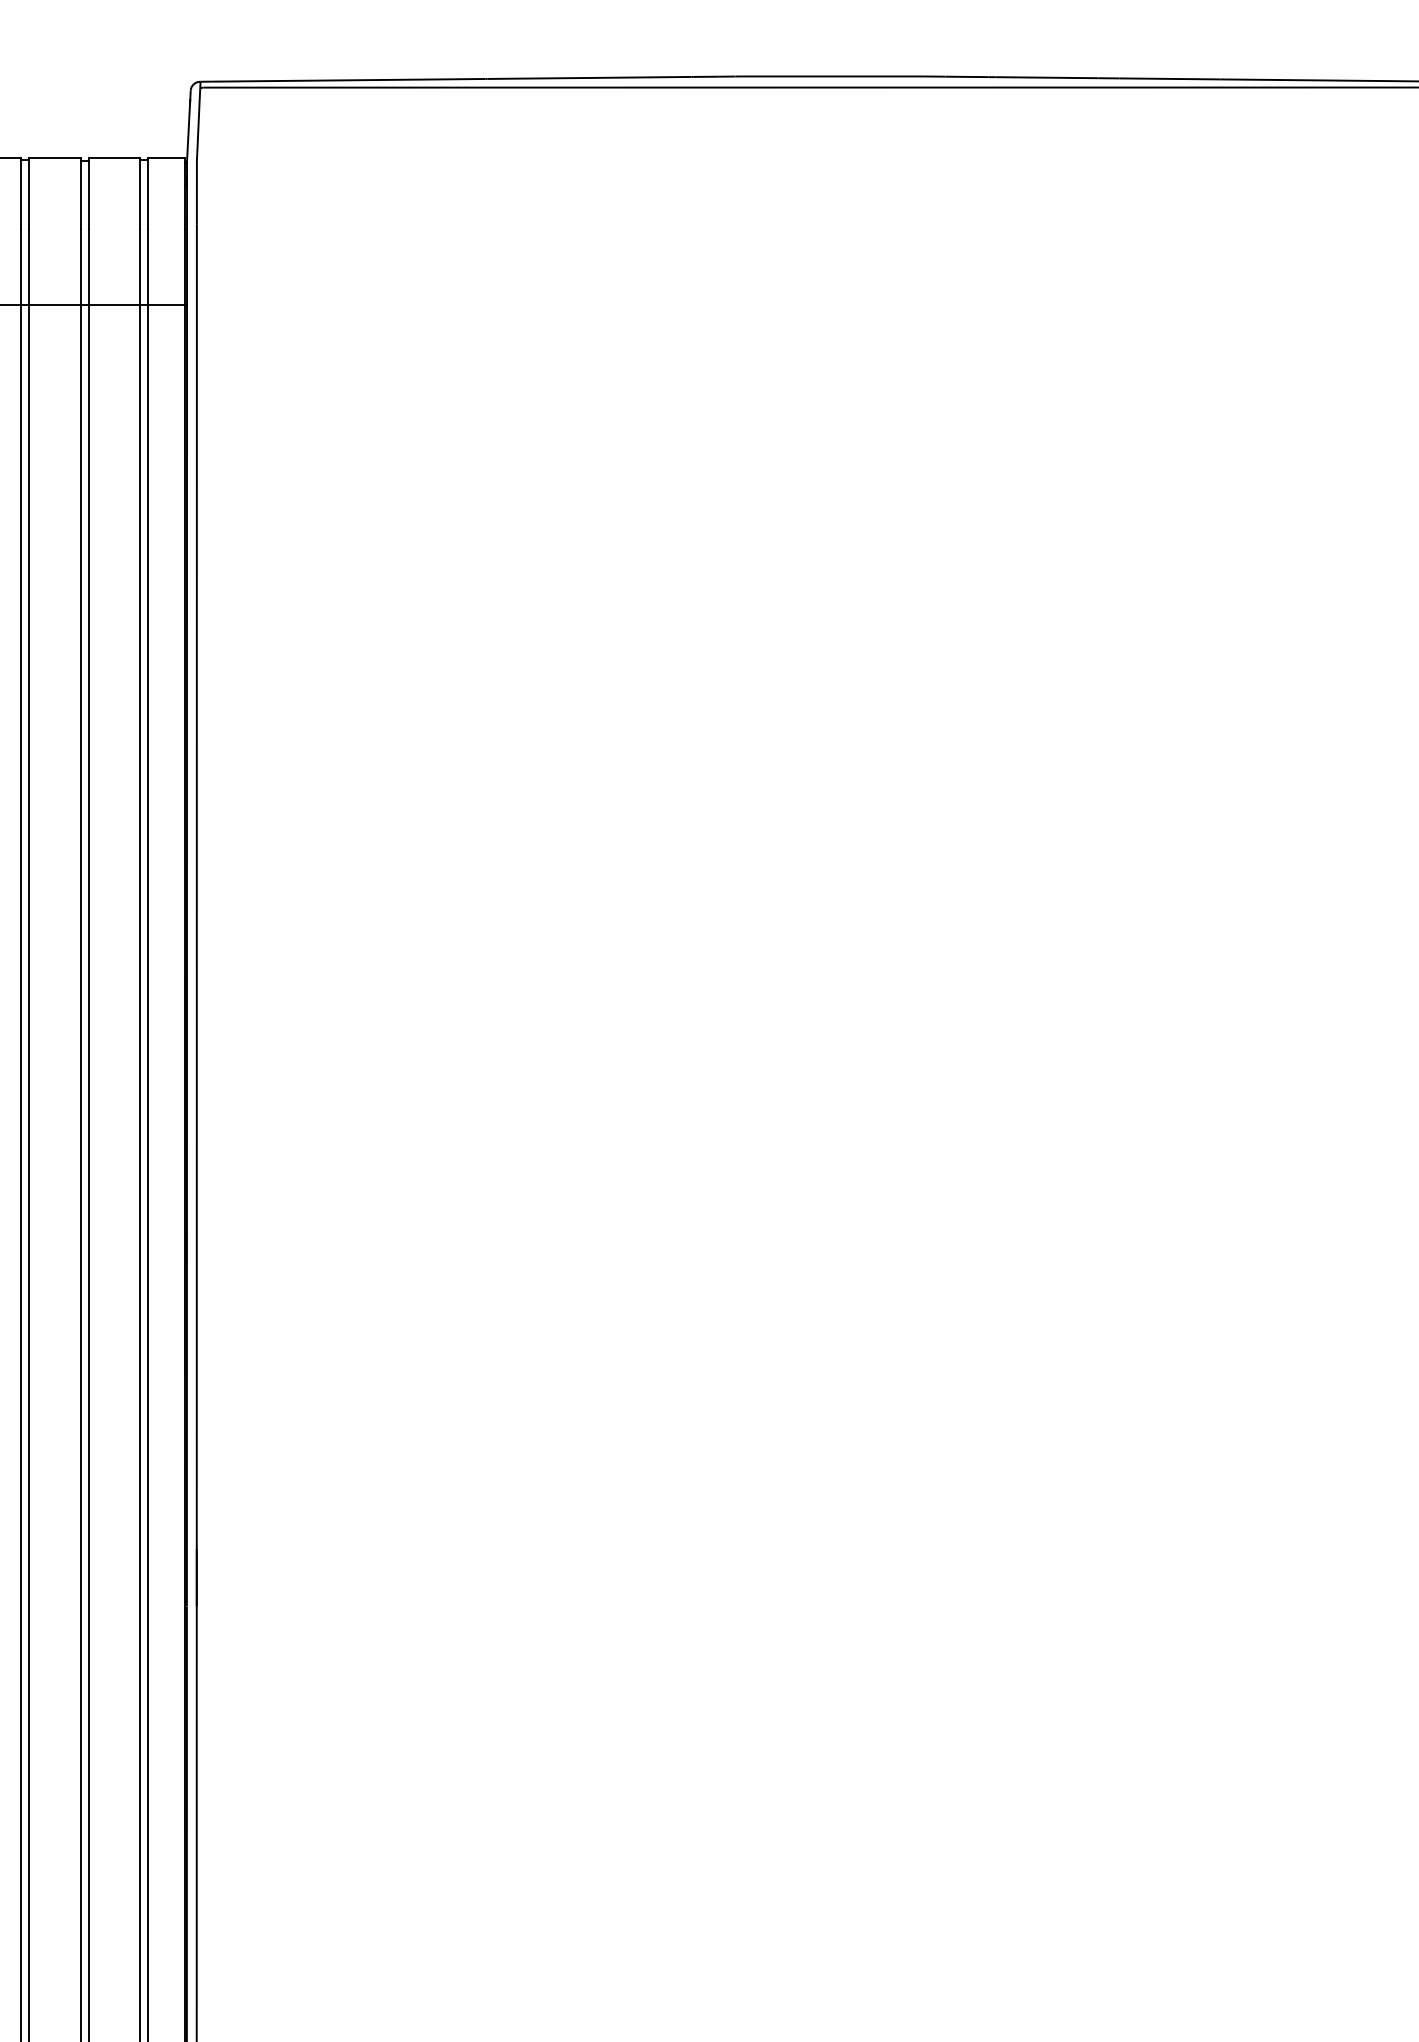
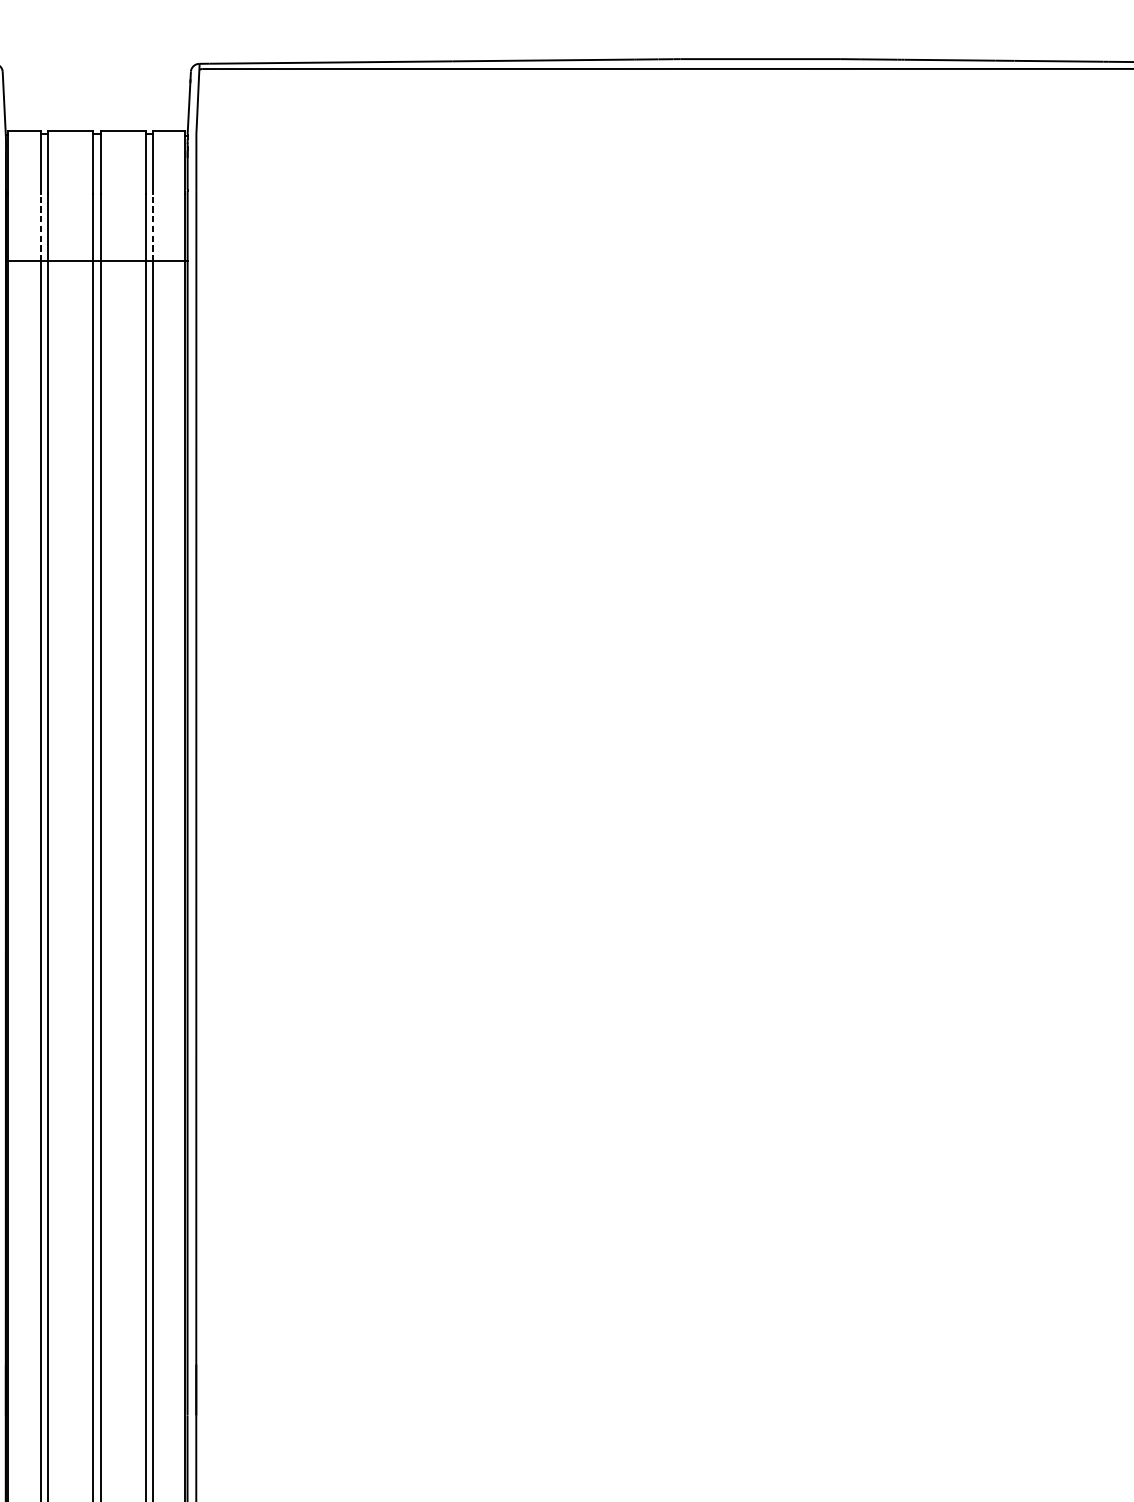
line: (21, 266) -> (40, 227), solid -> dashed
line: (148, 266) -> (153, 227), solid -> dashed

